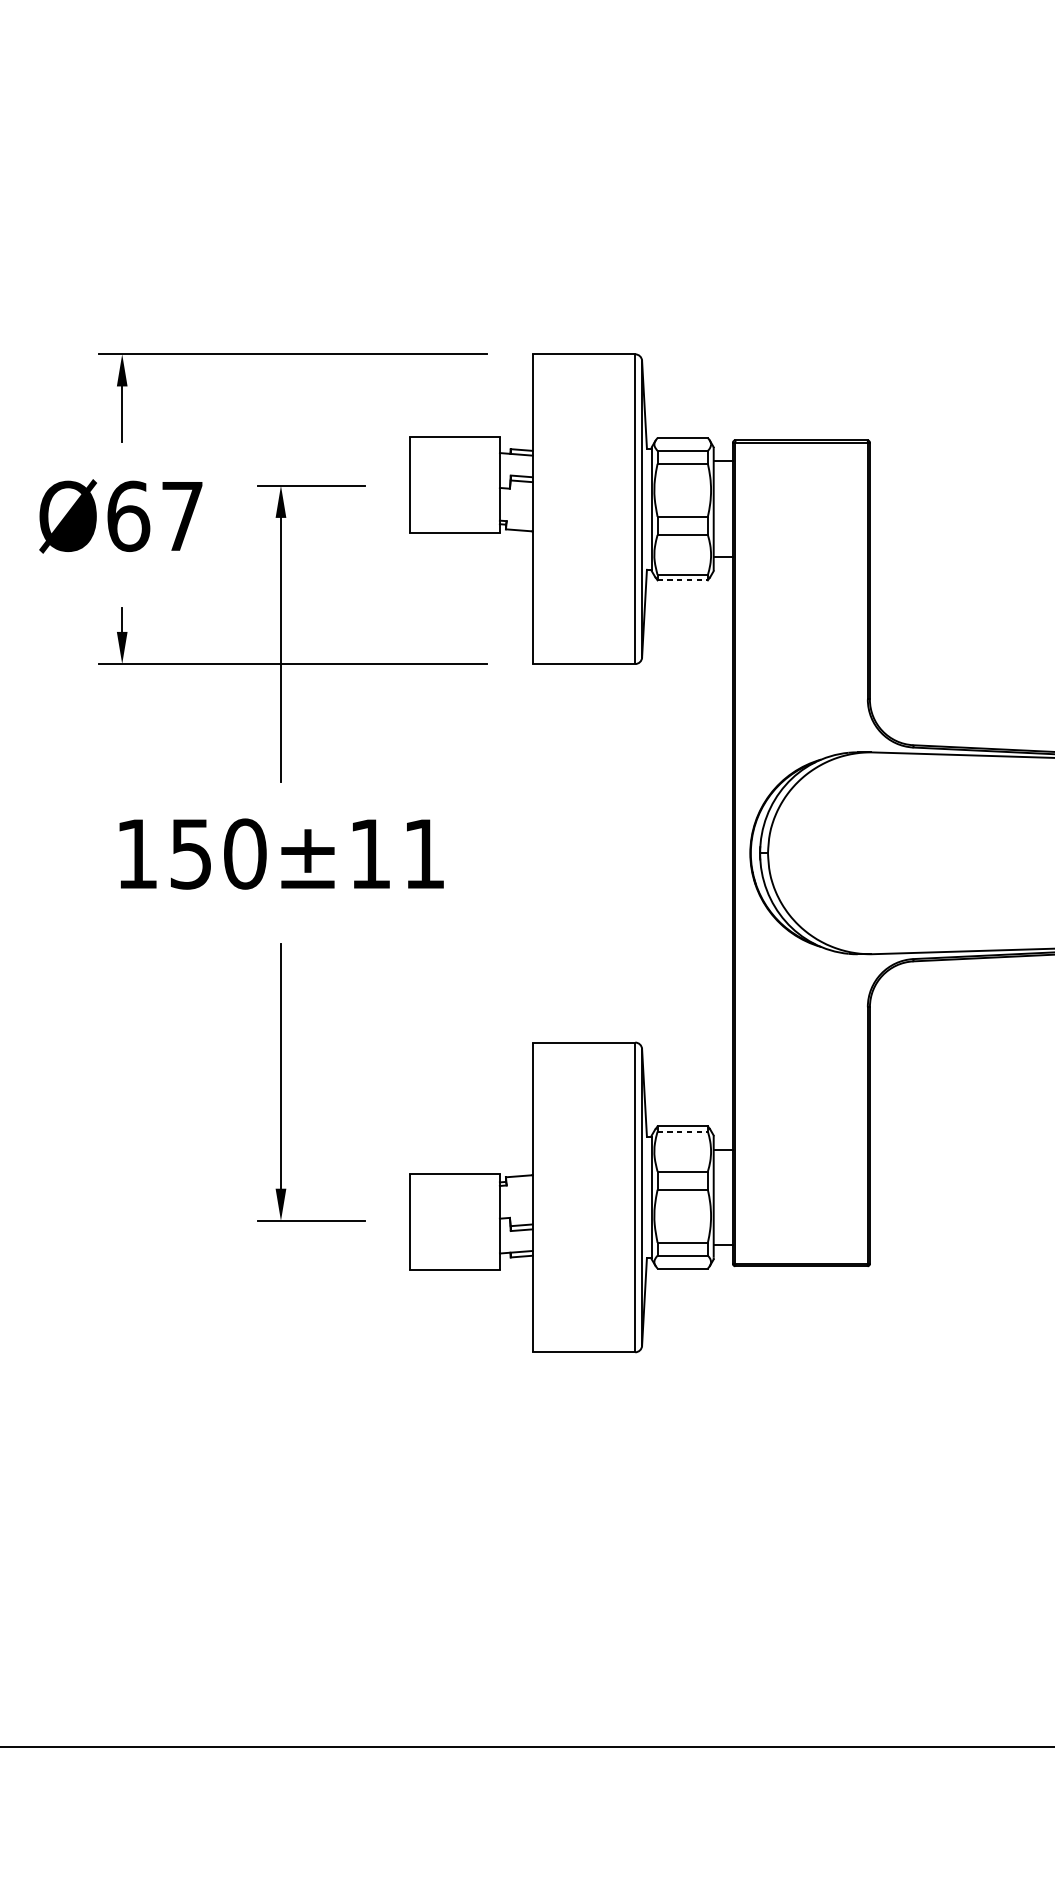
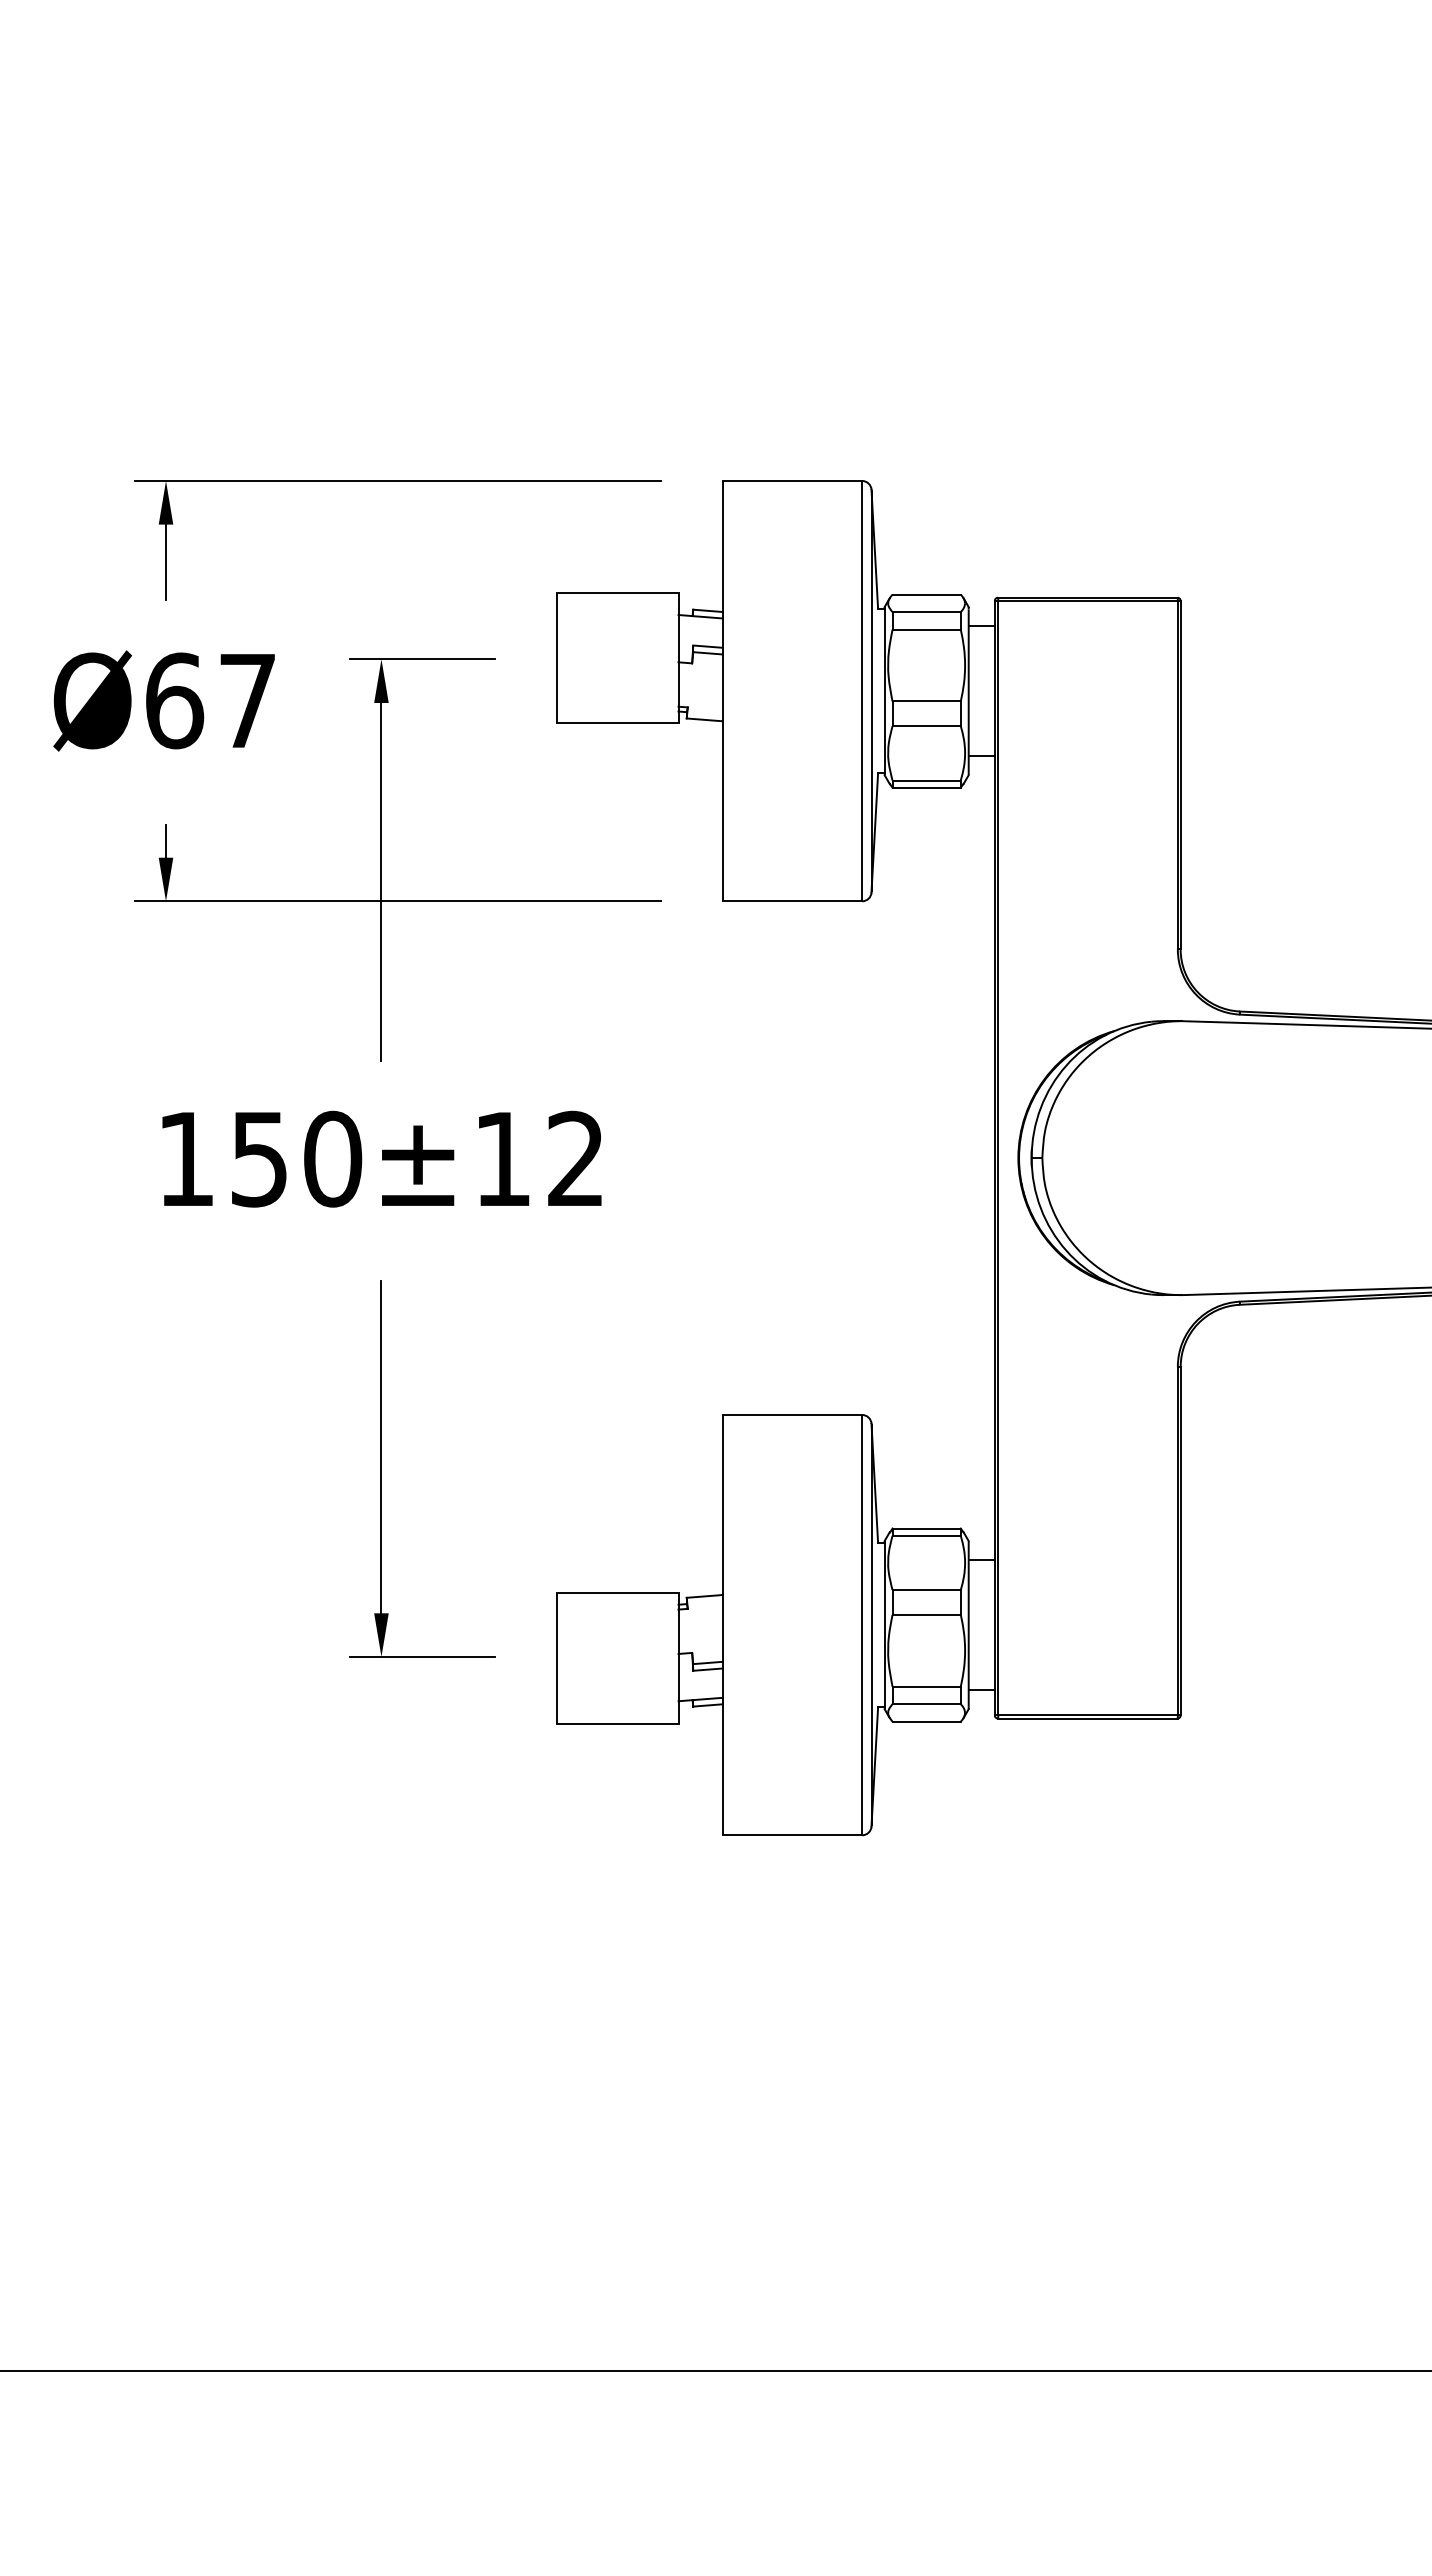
line: (683, 580) -> (927, 787), dashed -> solid
text: (423, 852) -> (575, 1157), 150±11 -> 150±12
line: (683, 1131) -> (927, 1535), dashed -> solid

